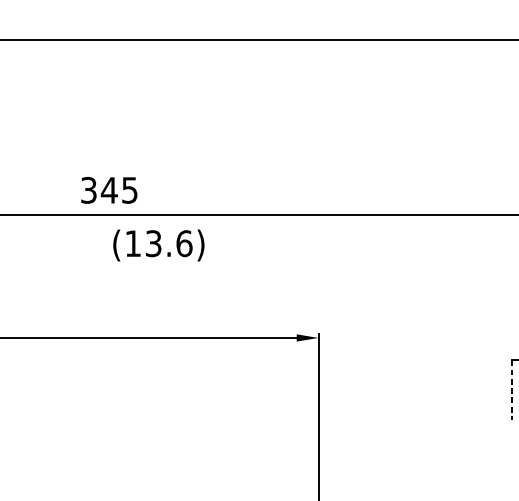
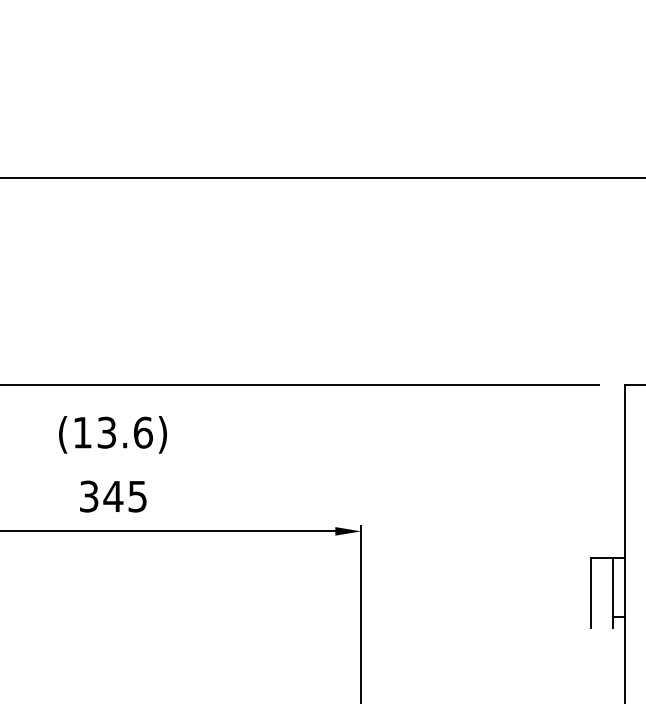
text: (109, 190) -> (113, 496), moved
text: (158, 245) -> (112, 434), moved
line: (512, 390) -> (590, 593), dashed -> solid

